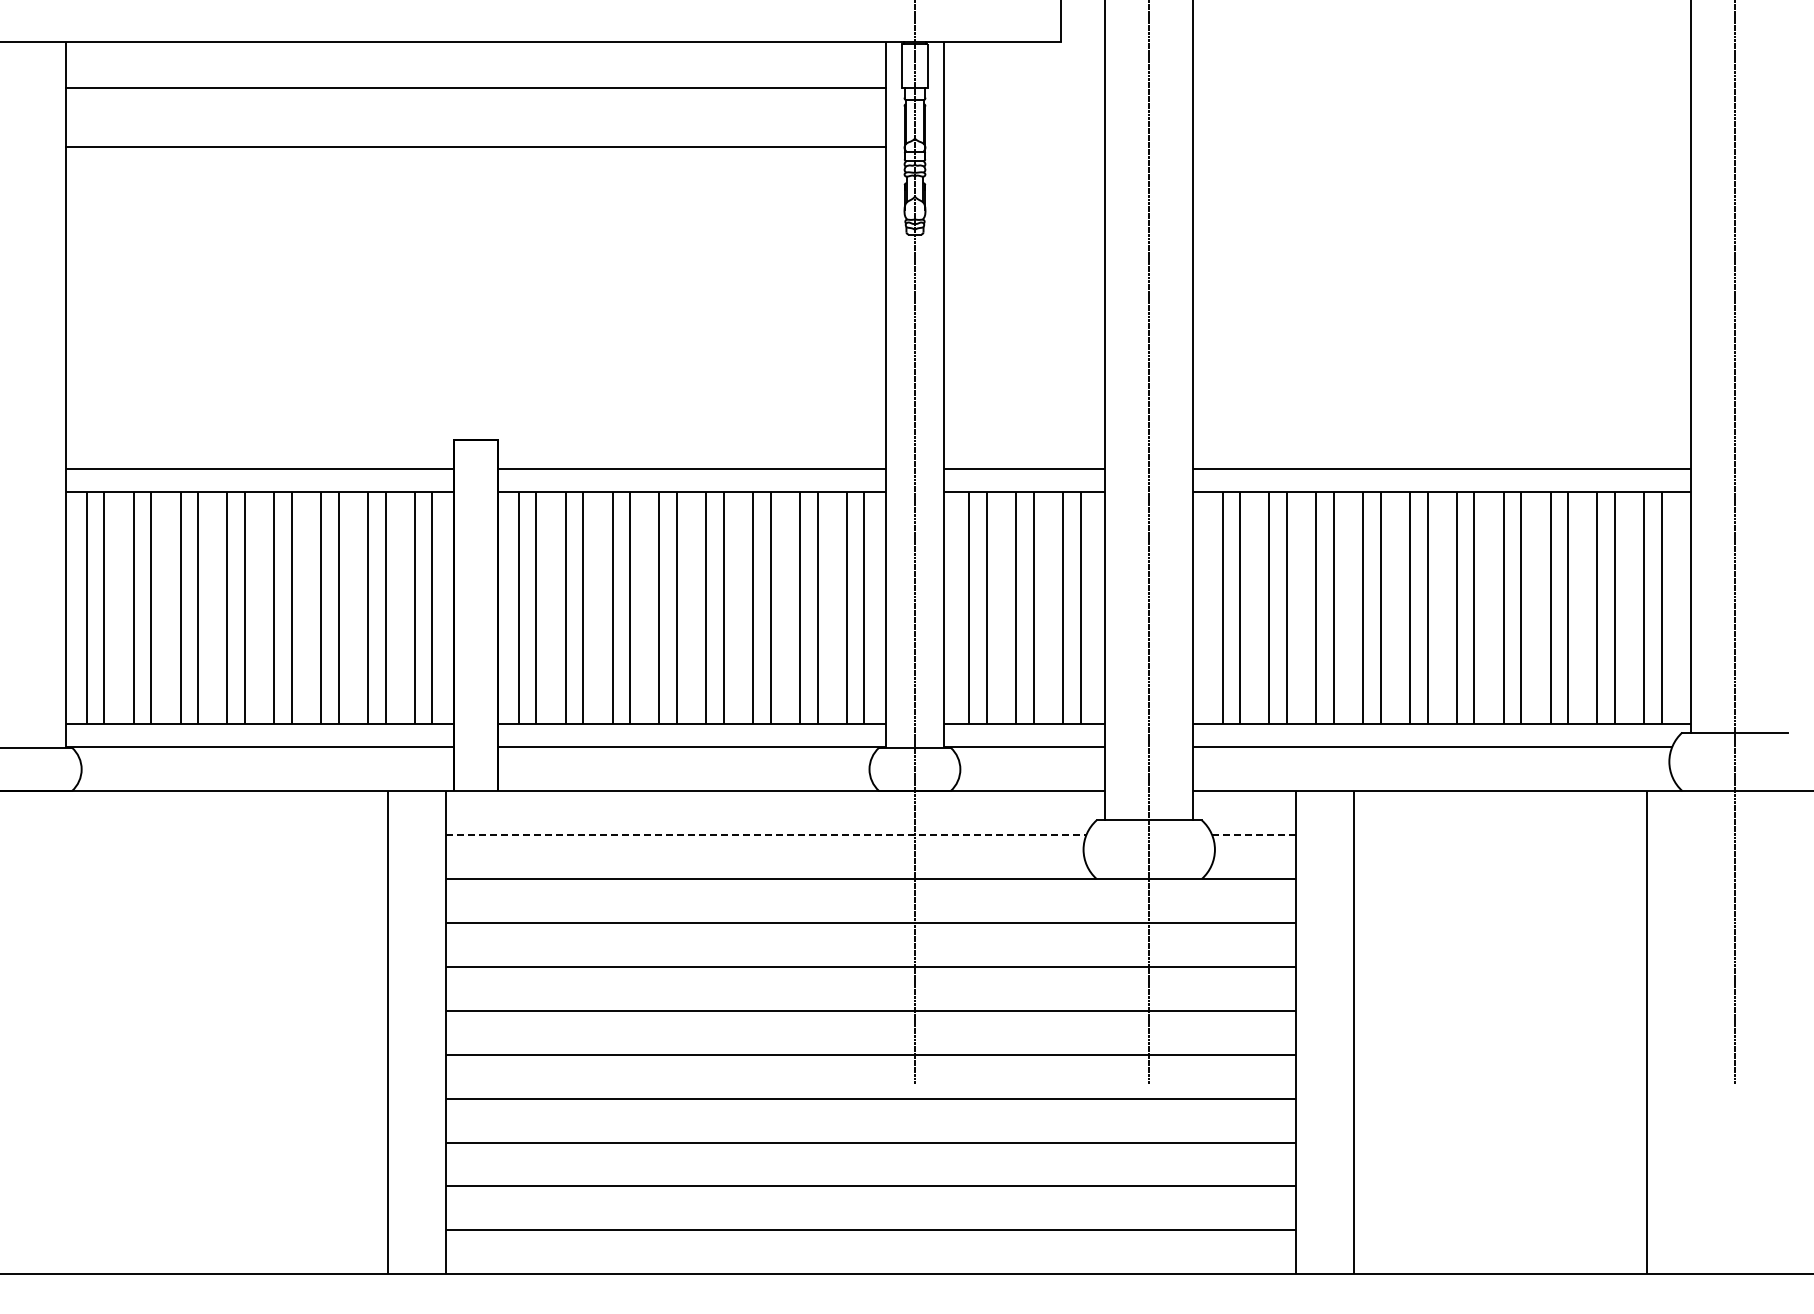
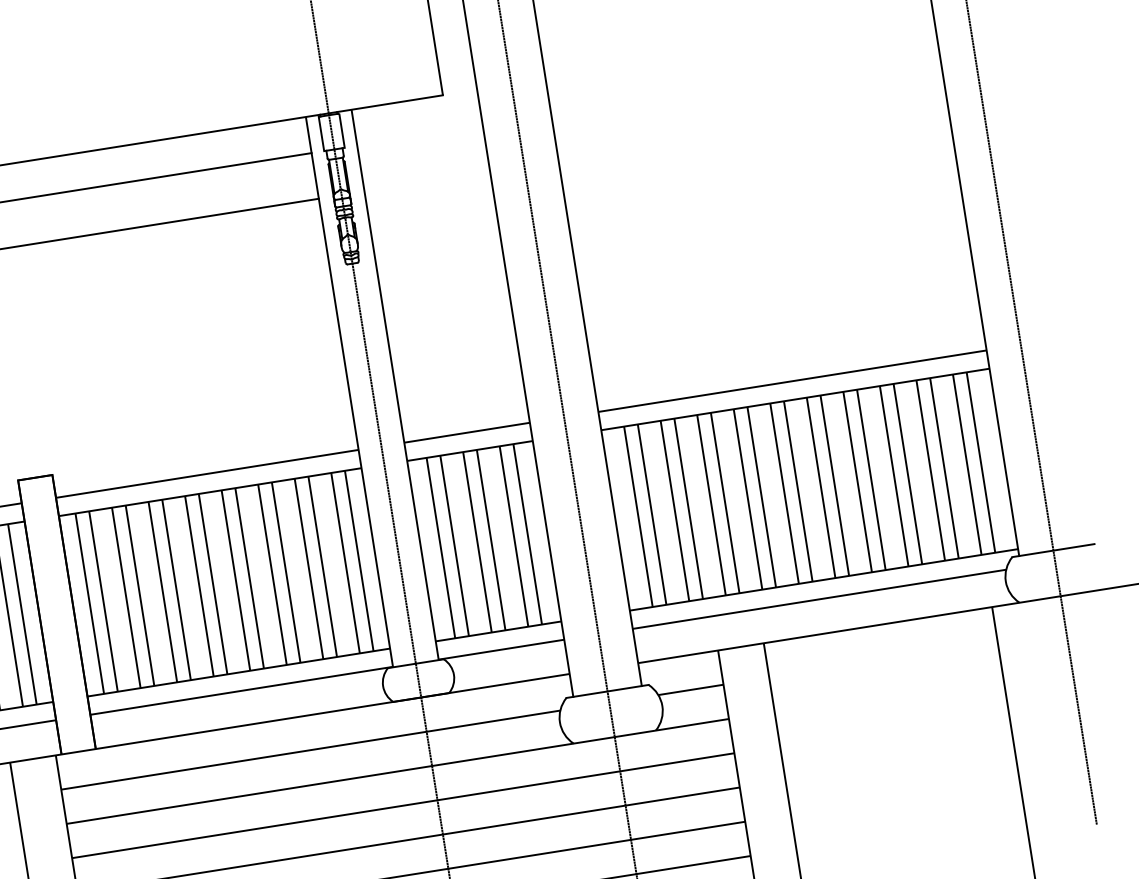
line: (766, 835) -> (310, 750), dashed -> solid
line: (1253, 835) -> (690, 690), dashed -> solid

